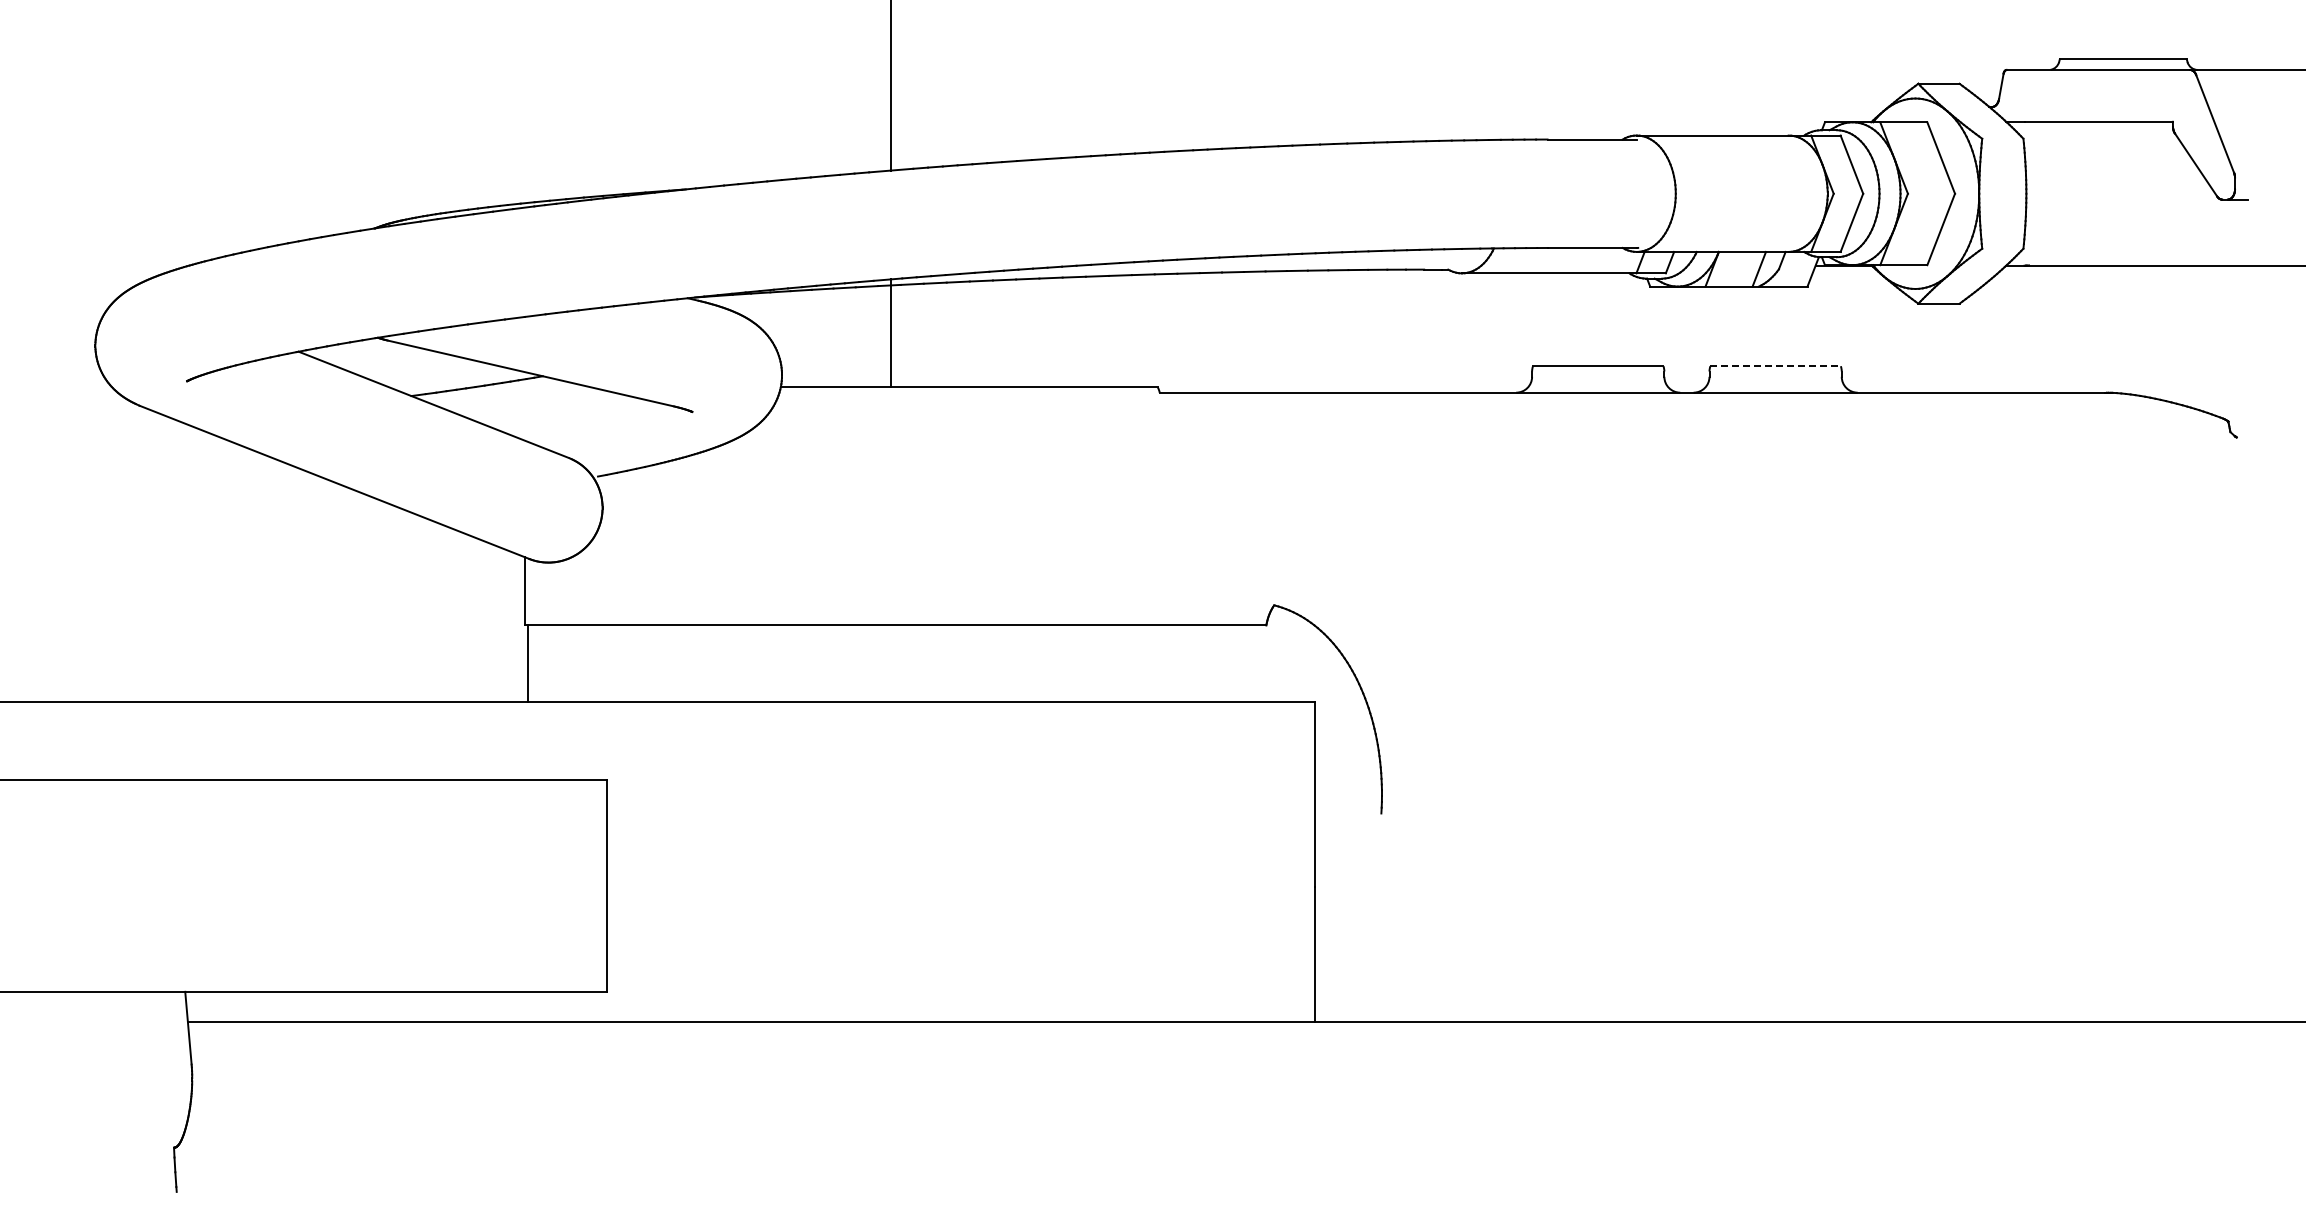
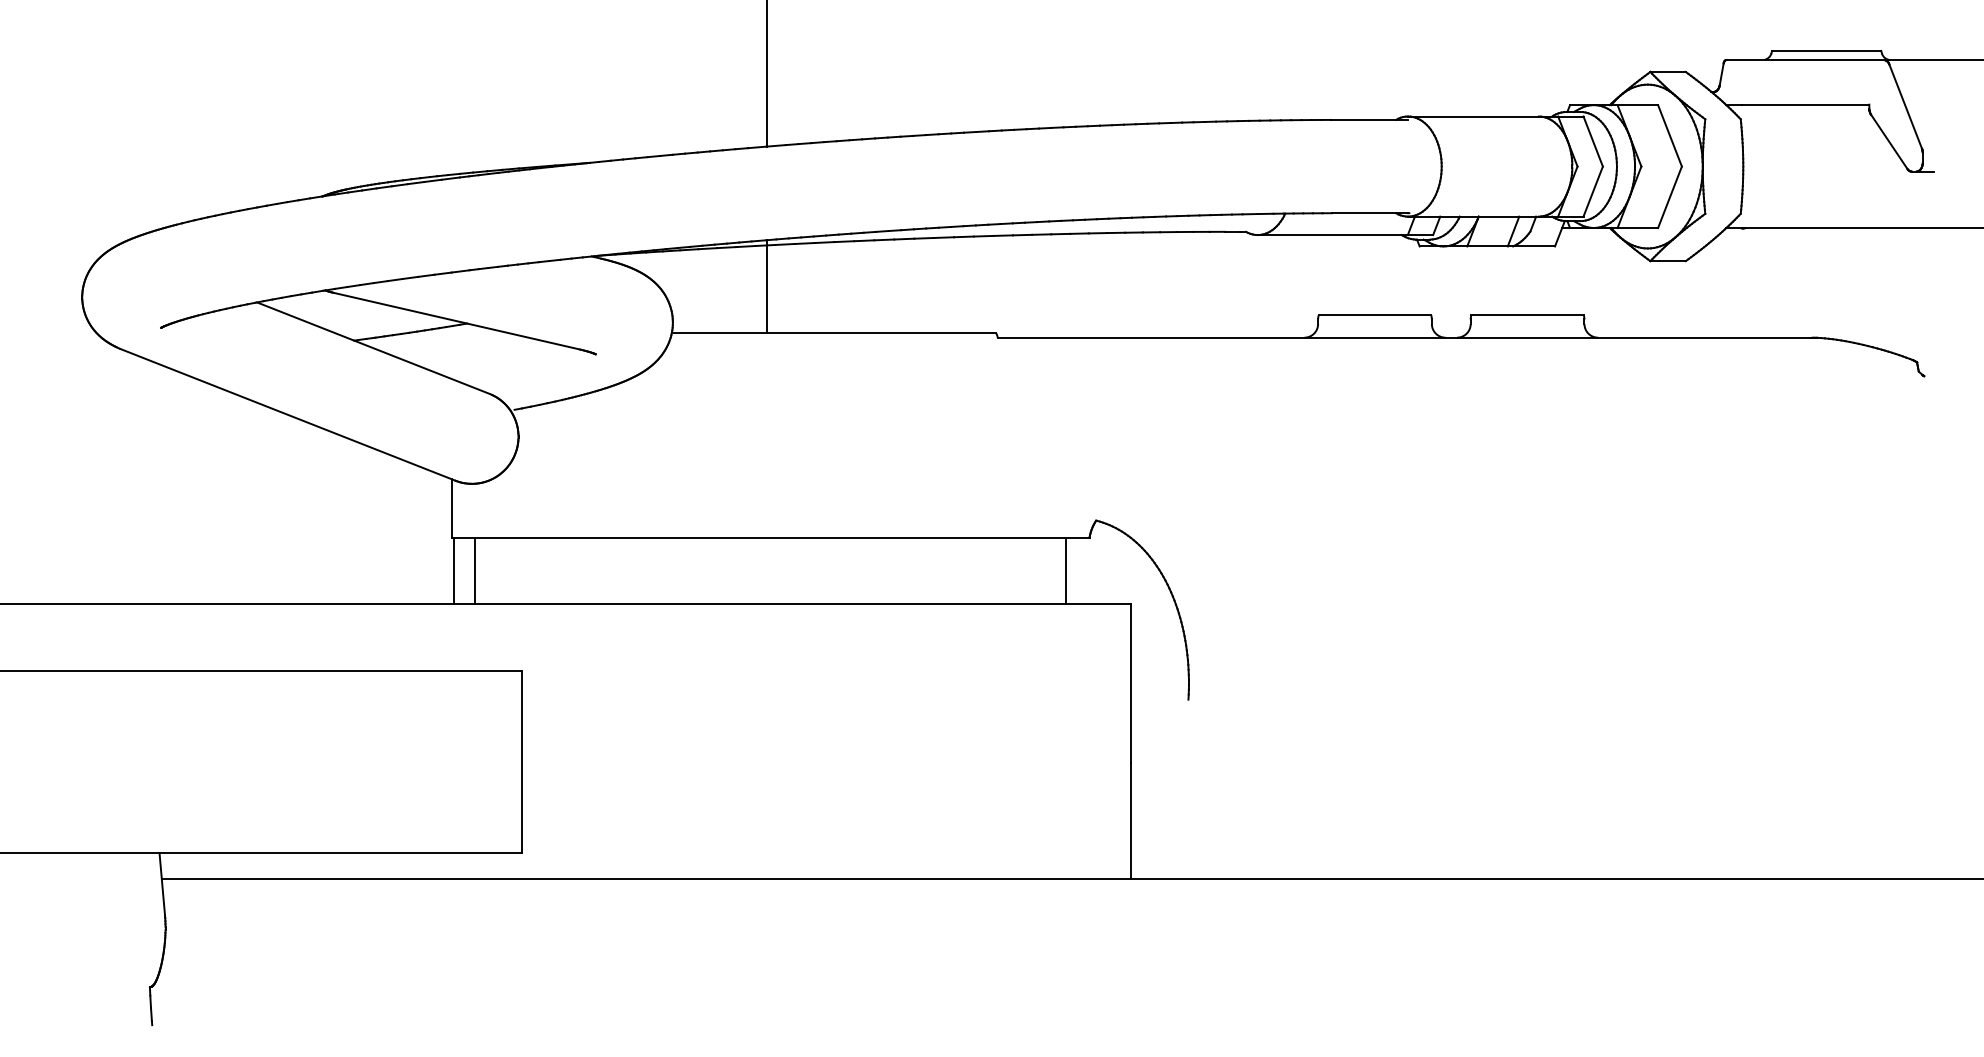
line: (1776, 366) -> (1528, 315), dashed -> solid
line: (551, 665) -> (474, 572), added
line: (1239, 665) -> (1066, 572), added

